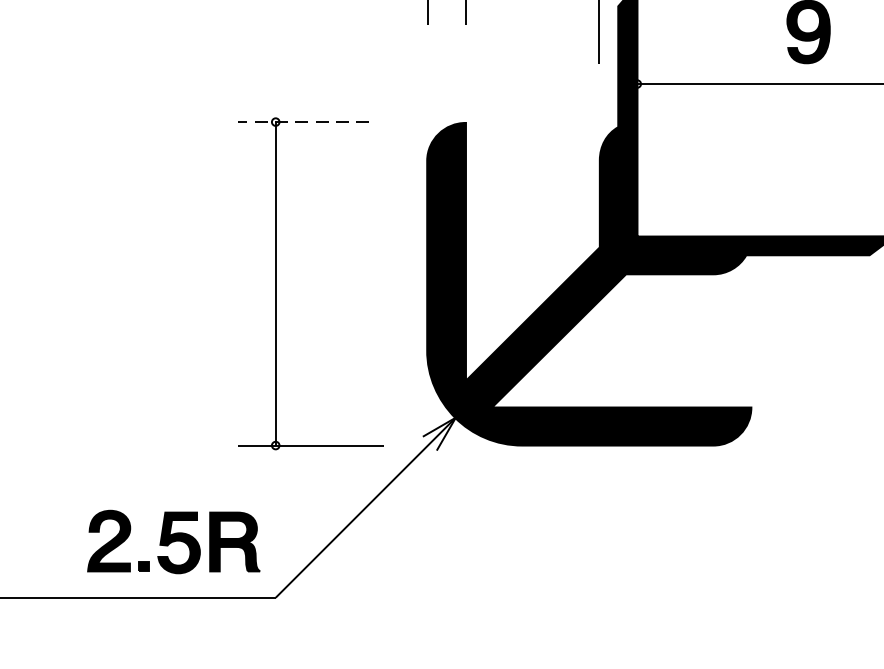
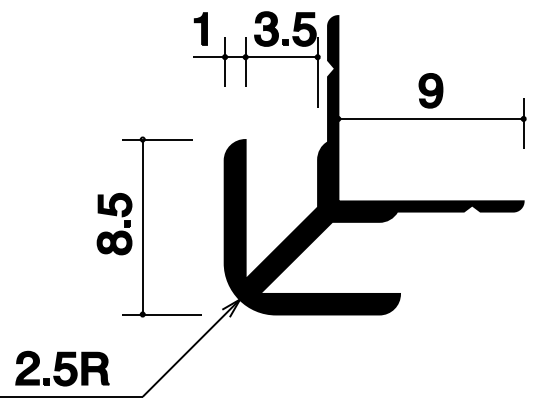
line: (303, 122) -> (157, 139), dashed -> solid
part: (227, 292) -> (116, 231), added
part: (173, 541) -> (62, 368), moved

